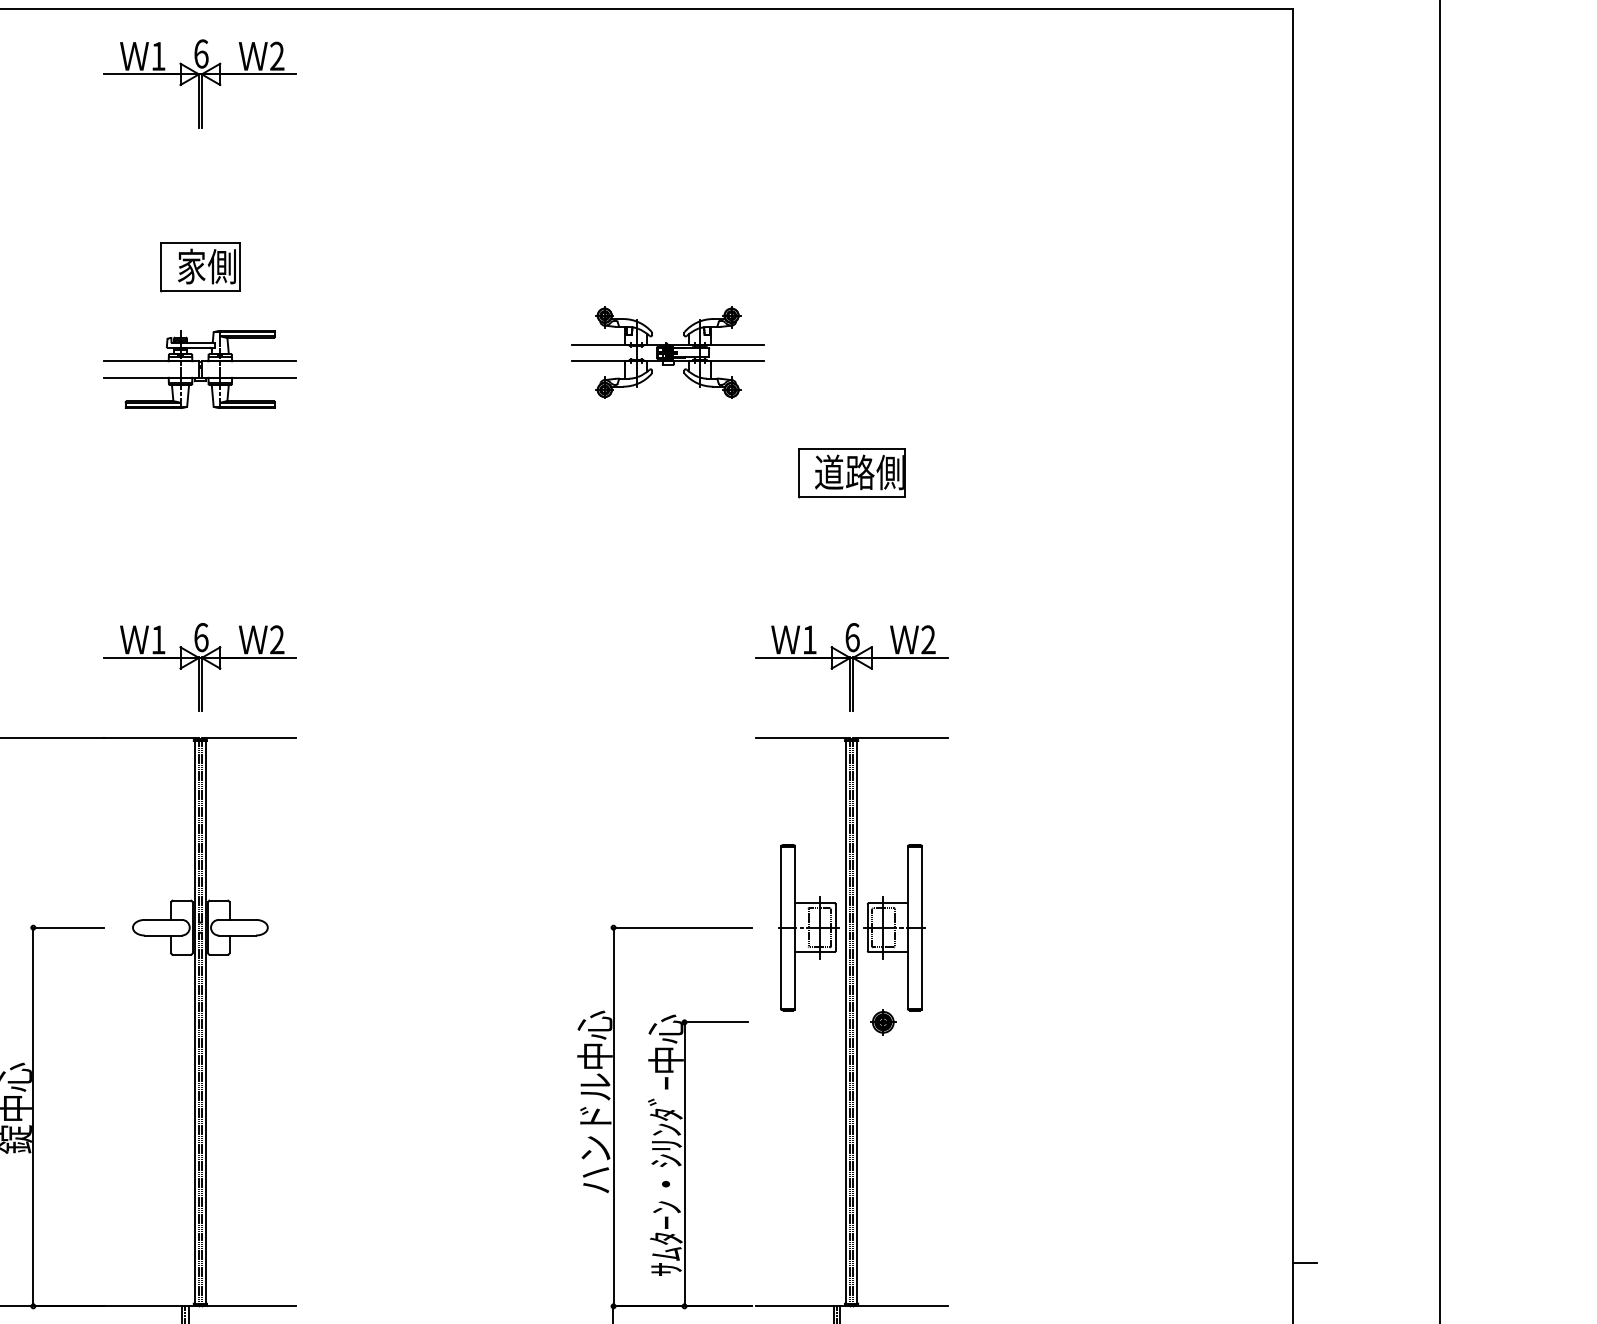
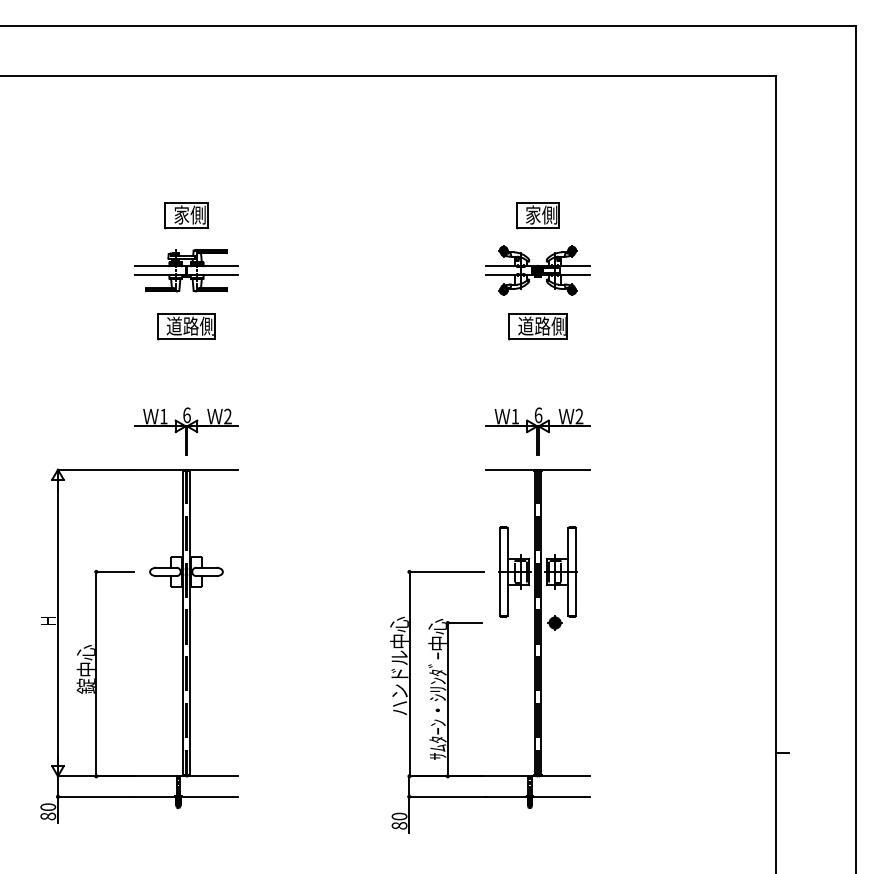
part: (200, 83) -> (186, 116), removed
part: (850, 267) -> (537, 215), added
part: (667, 352) -> (537, 270), moved
part: (200, 472) -> (186, 326), added

